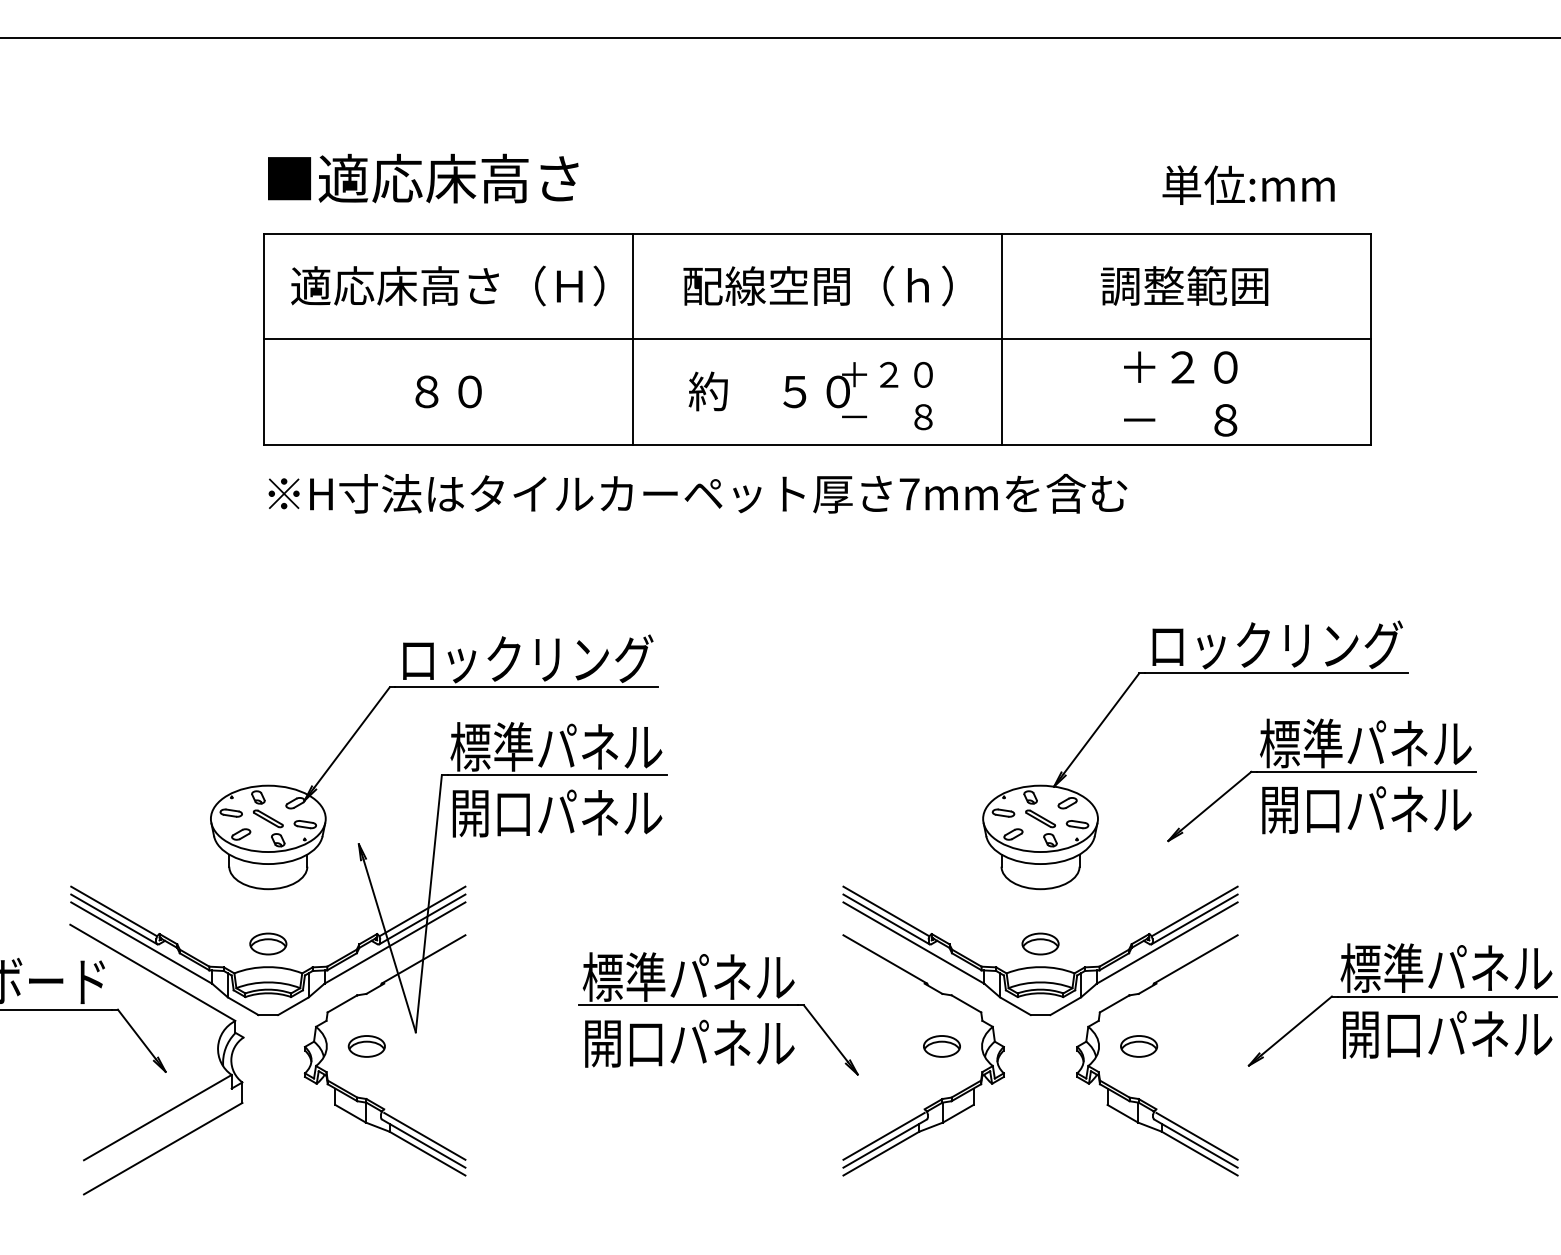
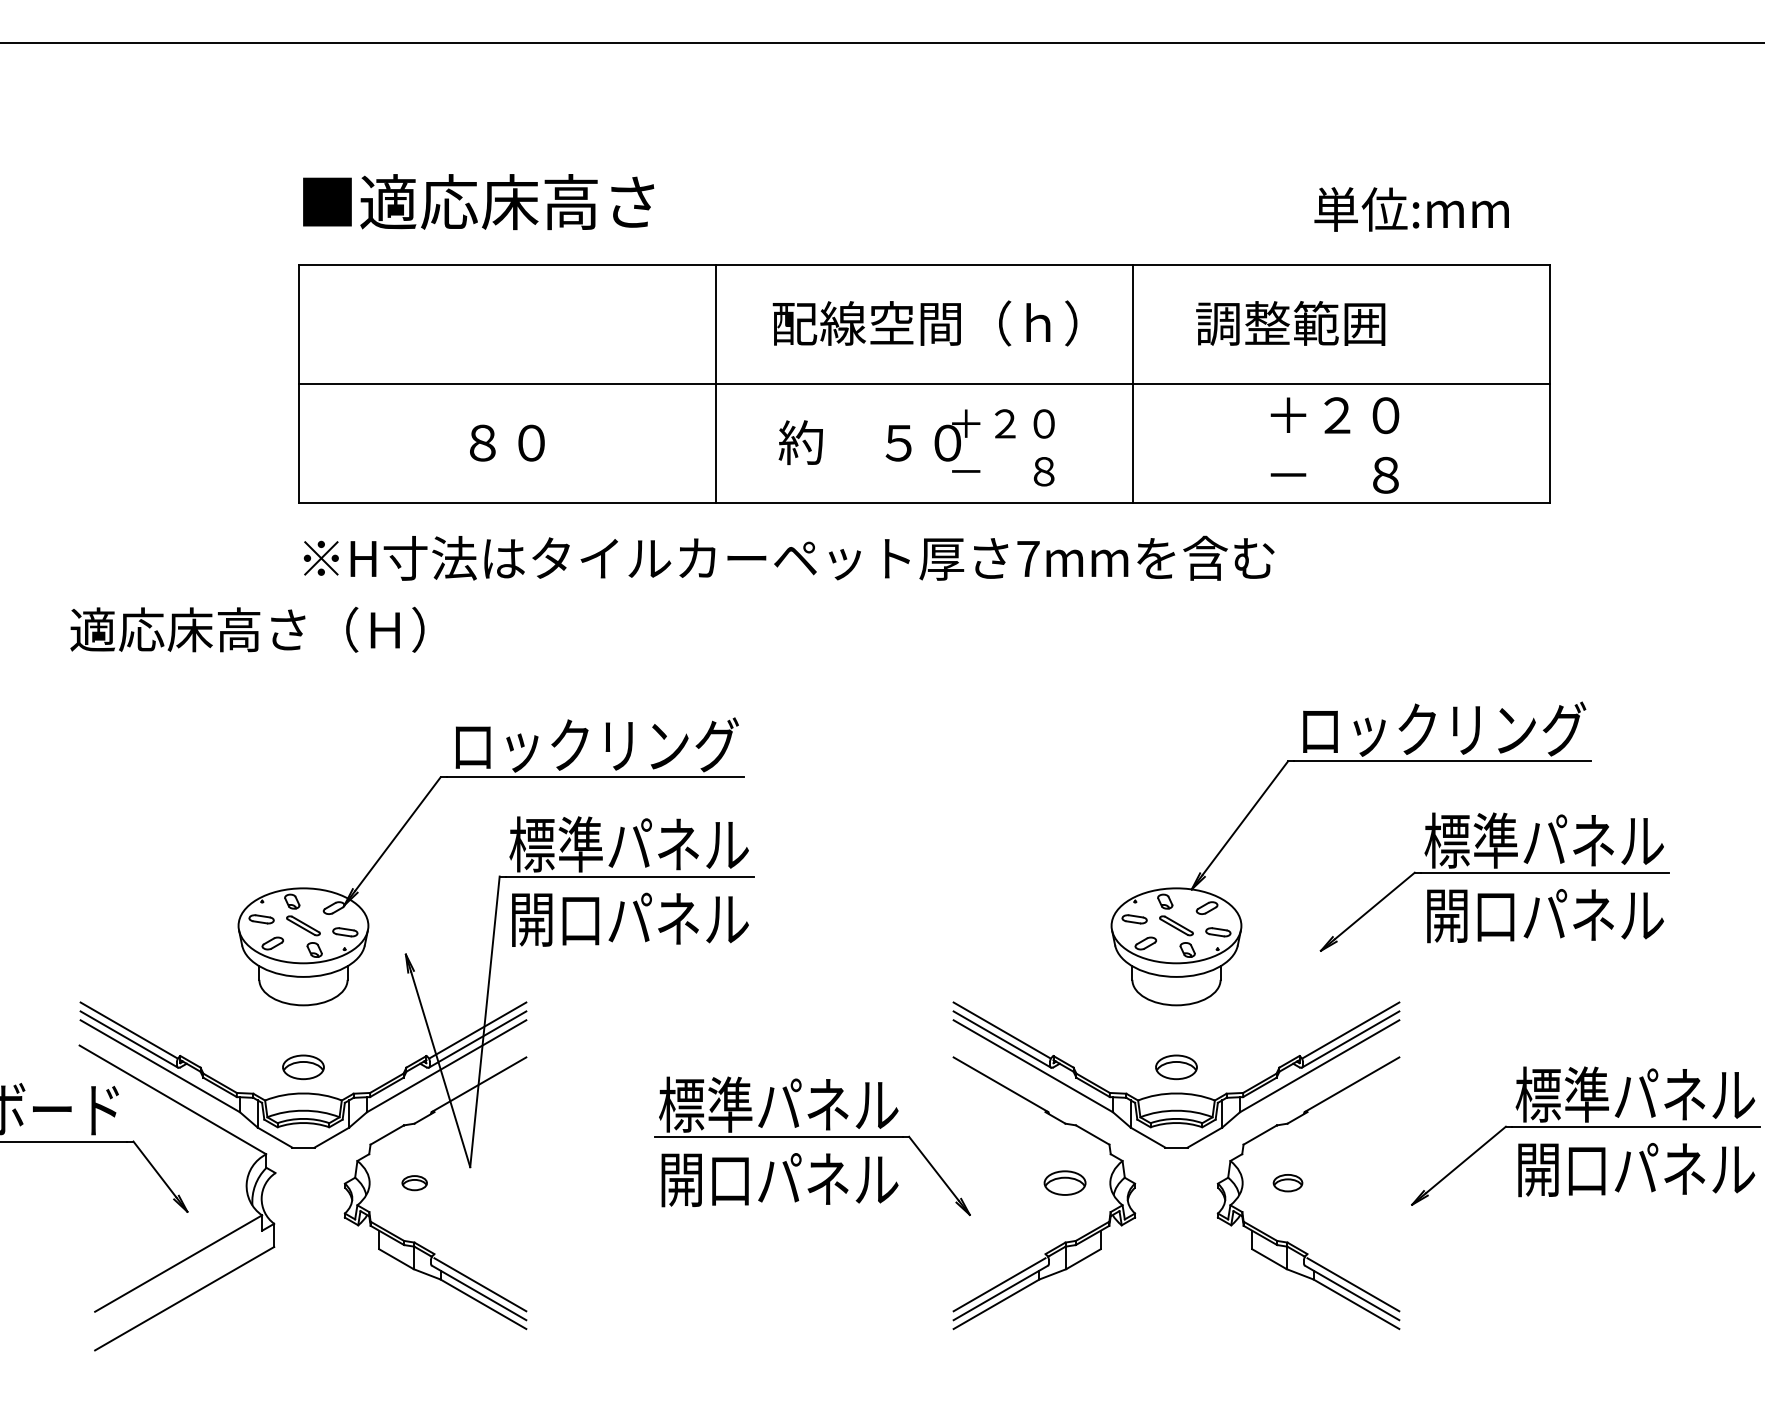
text: (447, 285) -> (247, 629), moved
text: (1184, 285) -> (1290, 322), moved
part: (366, 1046) -> (414, 1183), size x0.6
part: (1139, 1046) -> (1288, 1183), size x0.7

